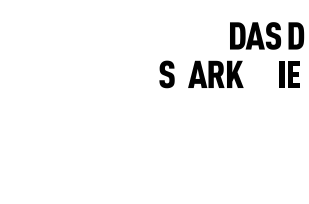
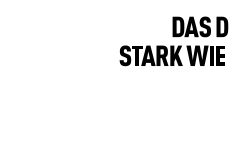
fill: (182, 74) -> (137, 55), added
fill: (263, 74) -> (197, 55), added

